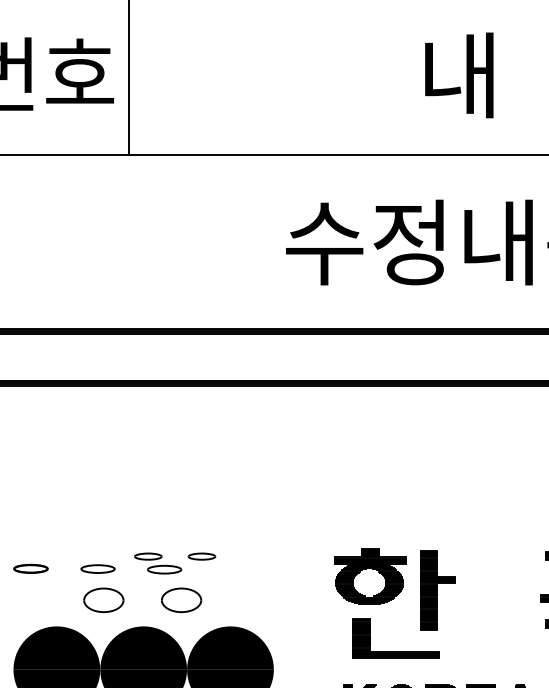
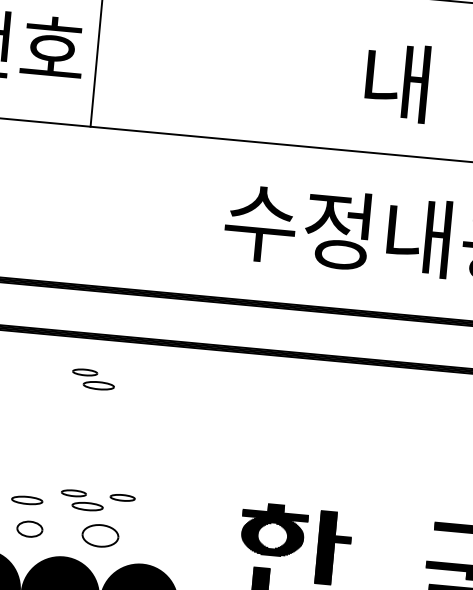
part: (158, 430) -> (93, 379), added
part: (103, 599) -> (29, 528), size x0.7

